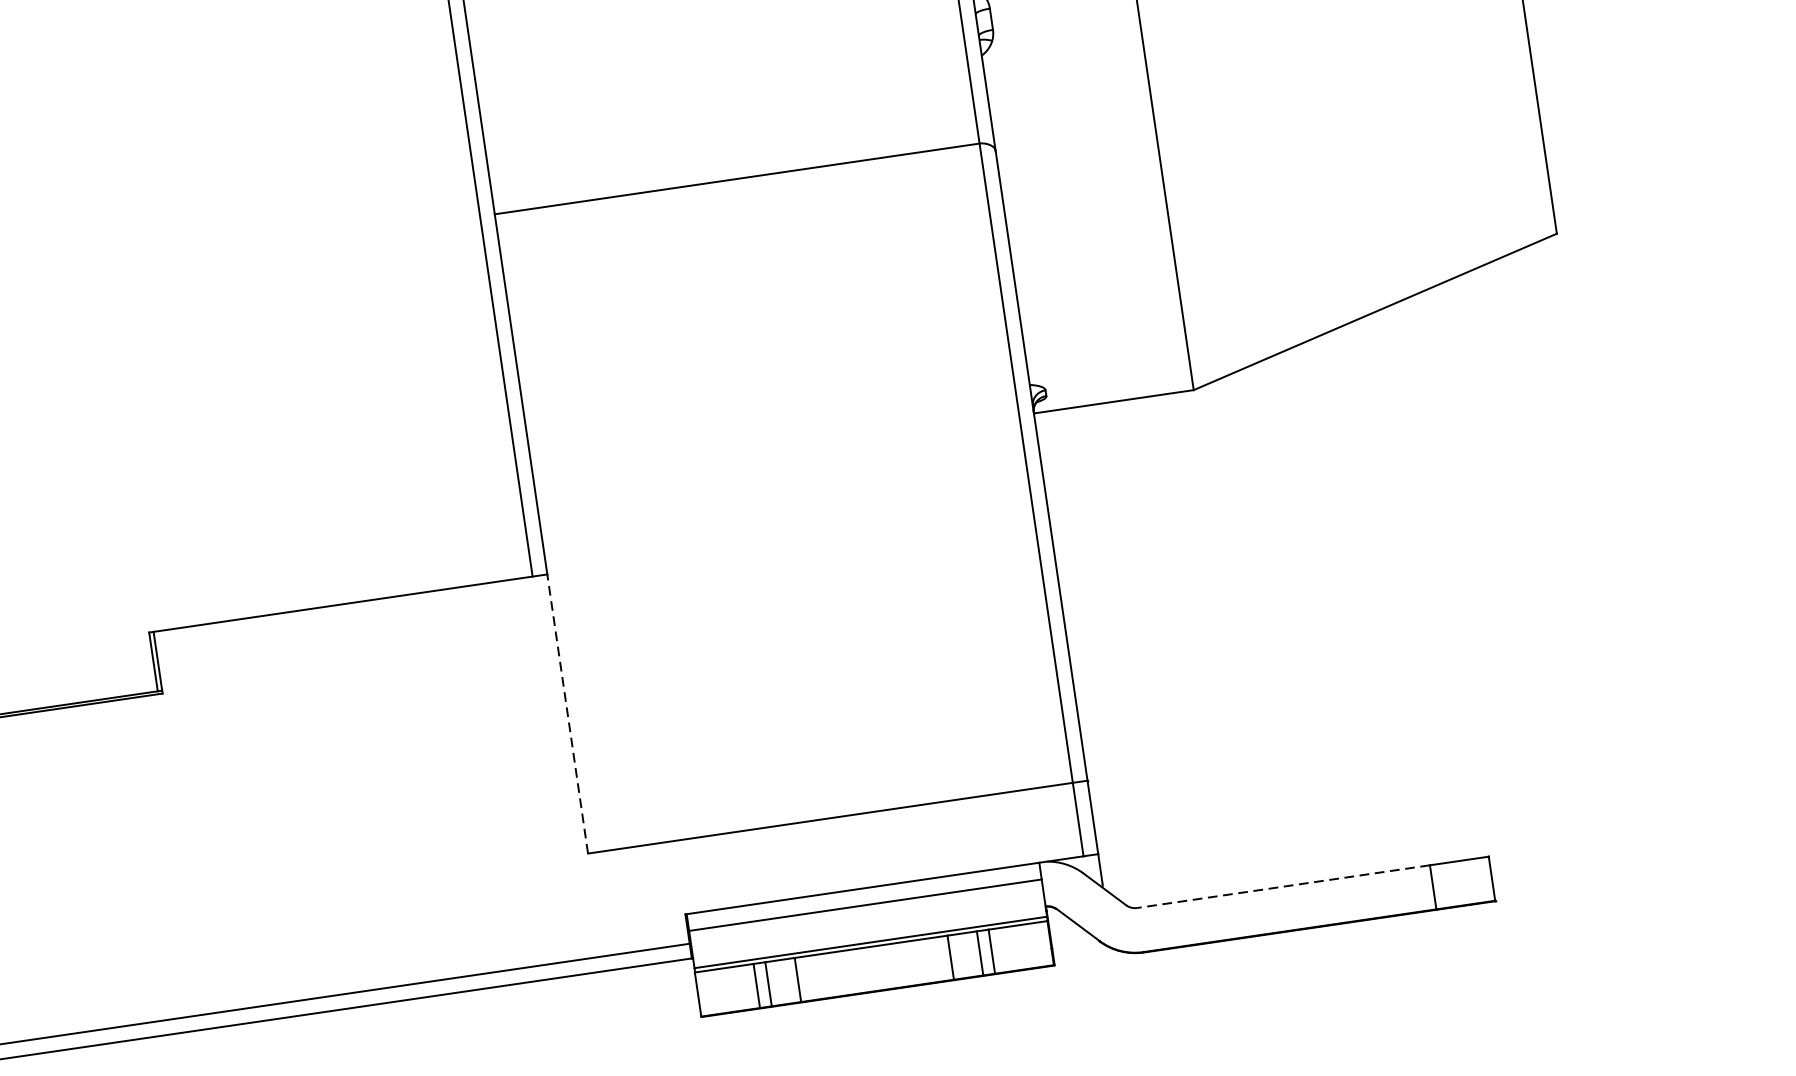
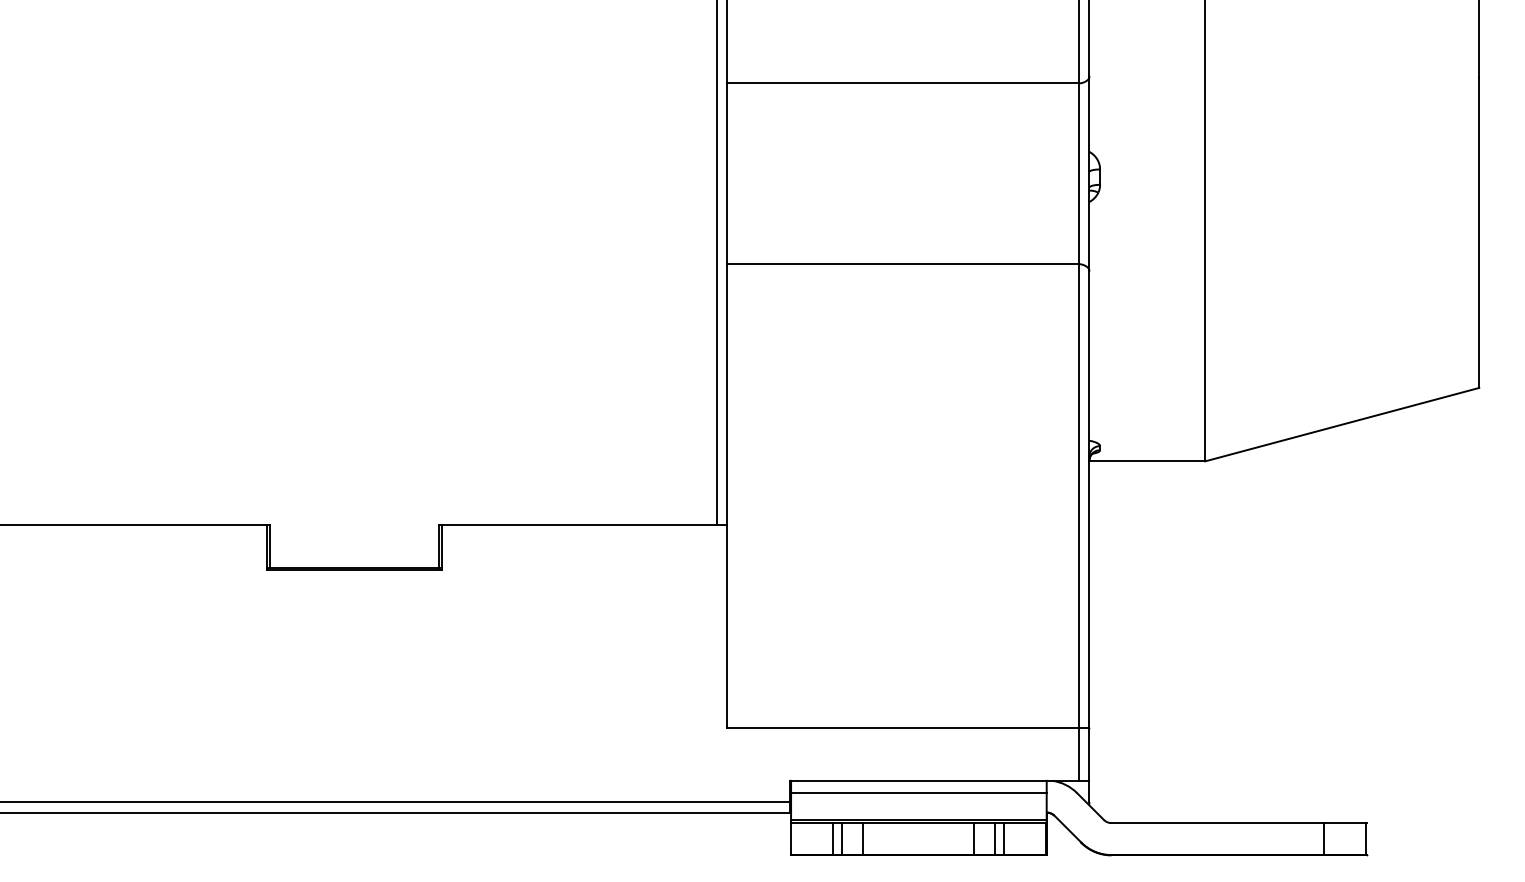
line: (567, 712) -> (727, 625), dashed -> solid
line: (1283, 887) -> (1217, 823), dashed -> solid

